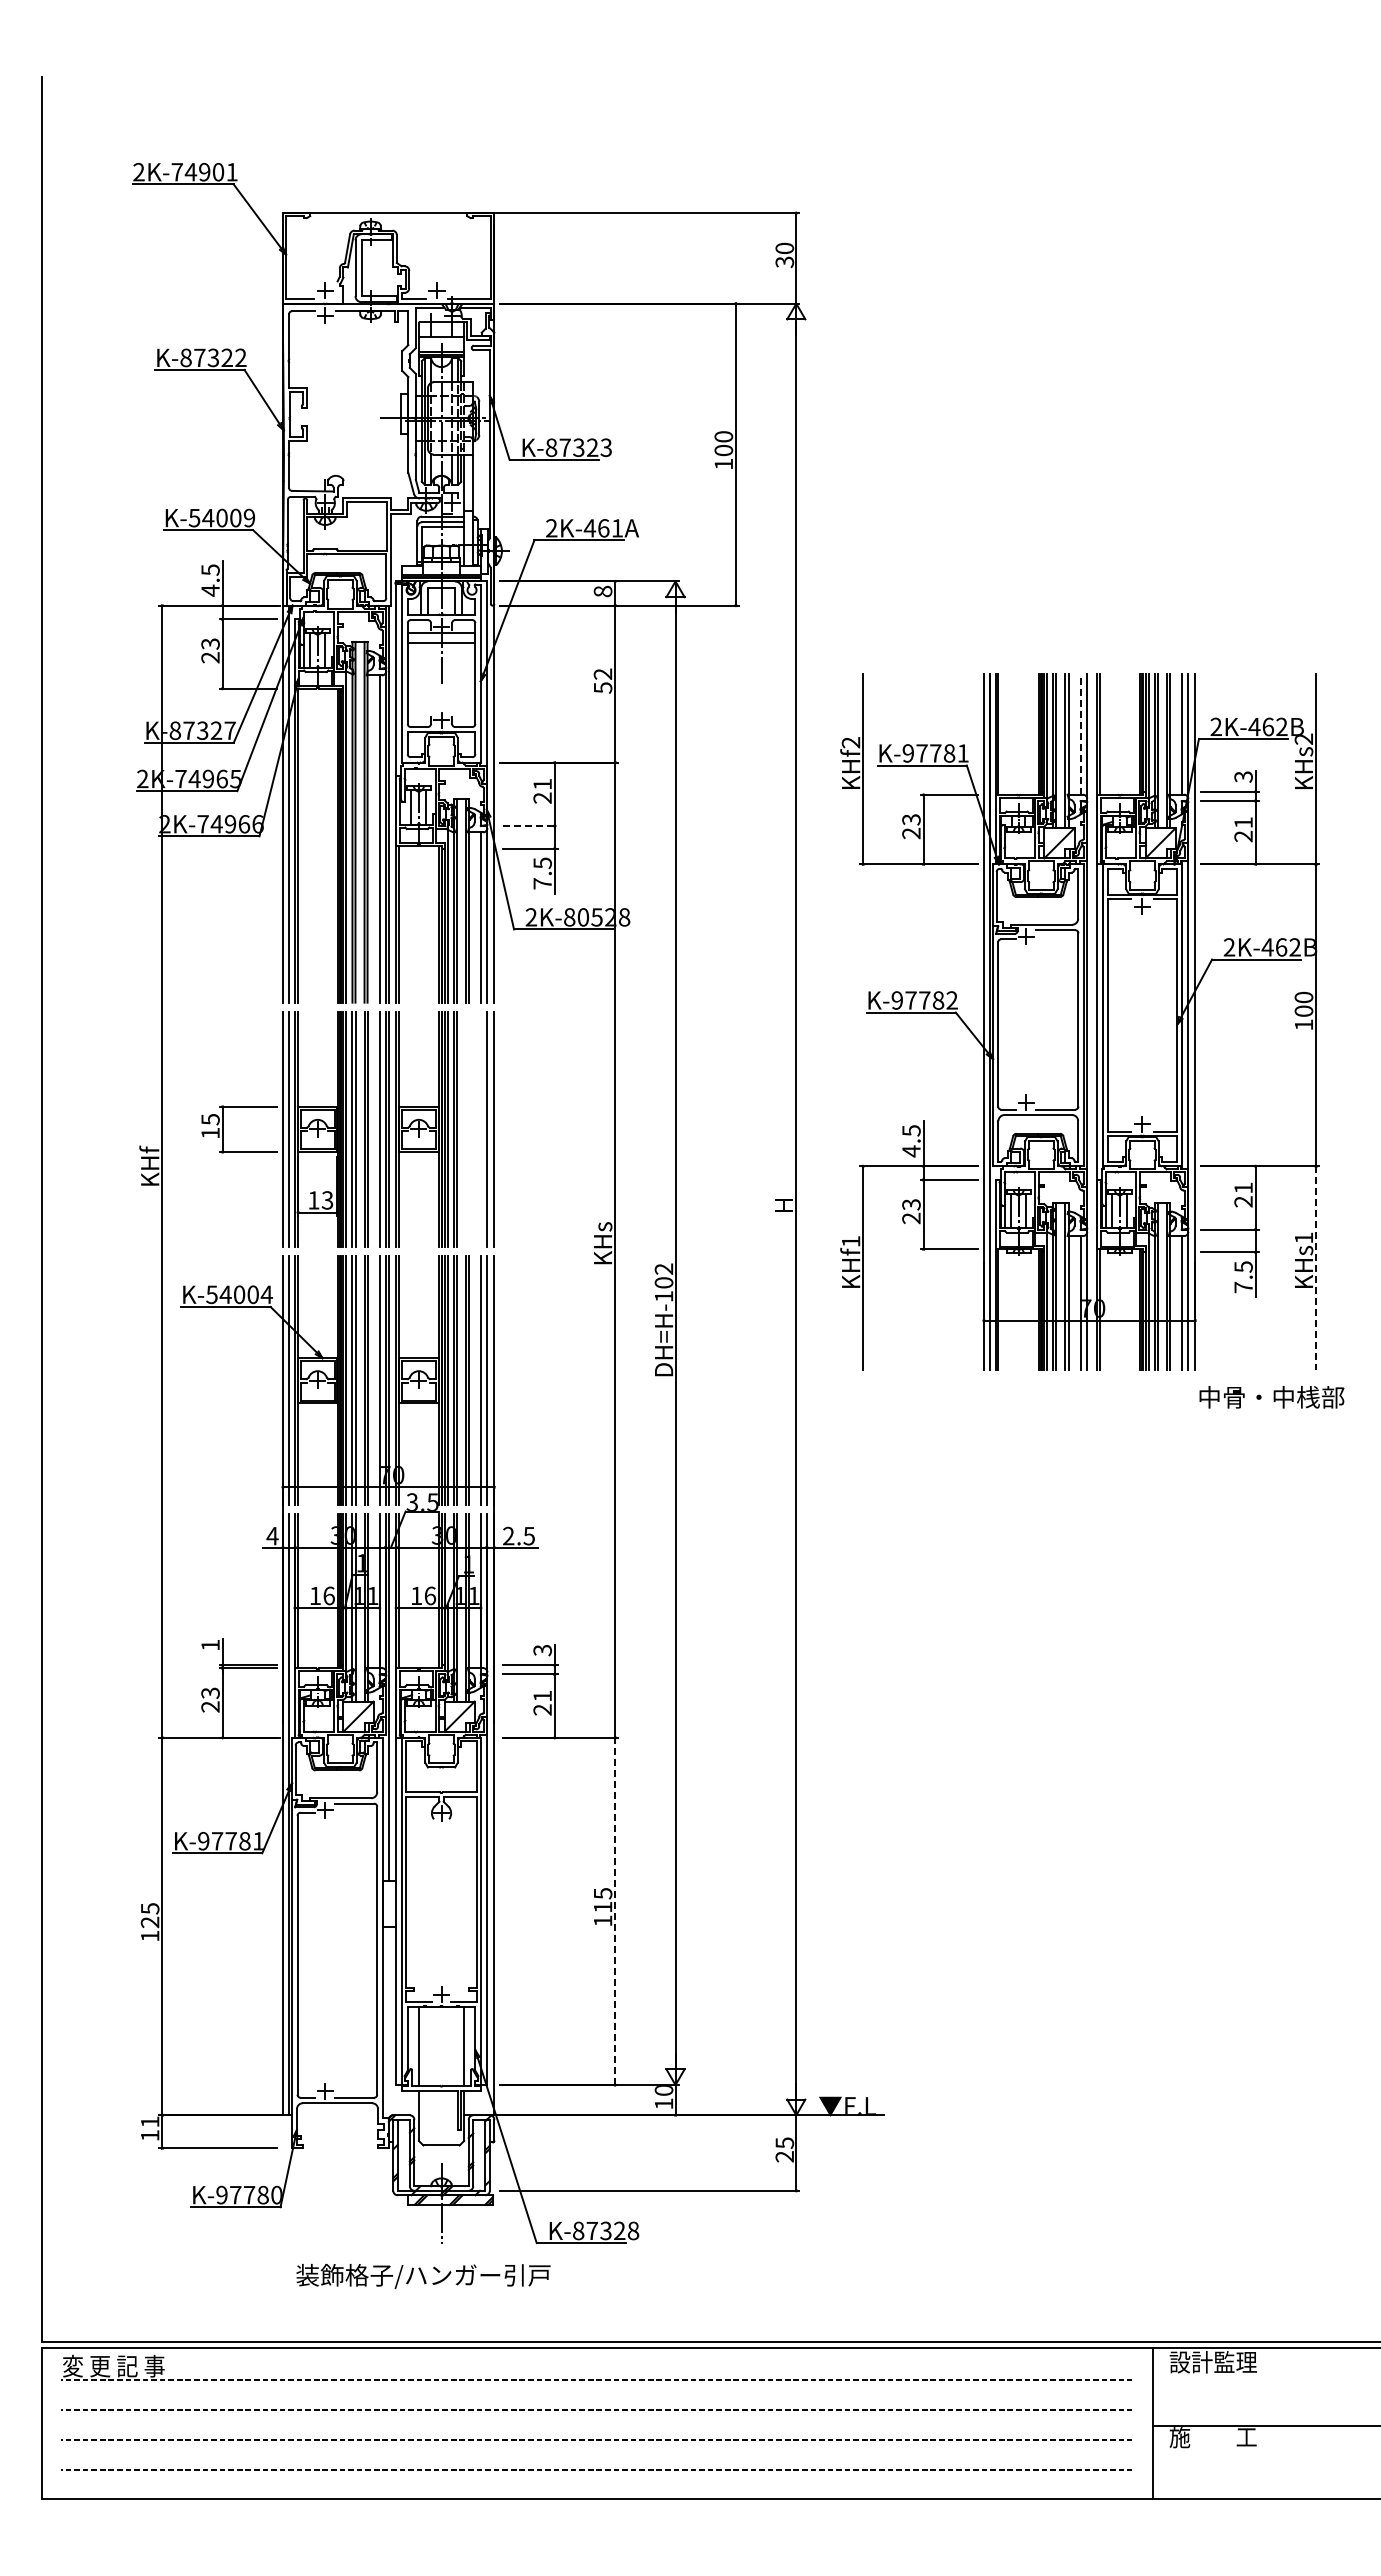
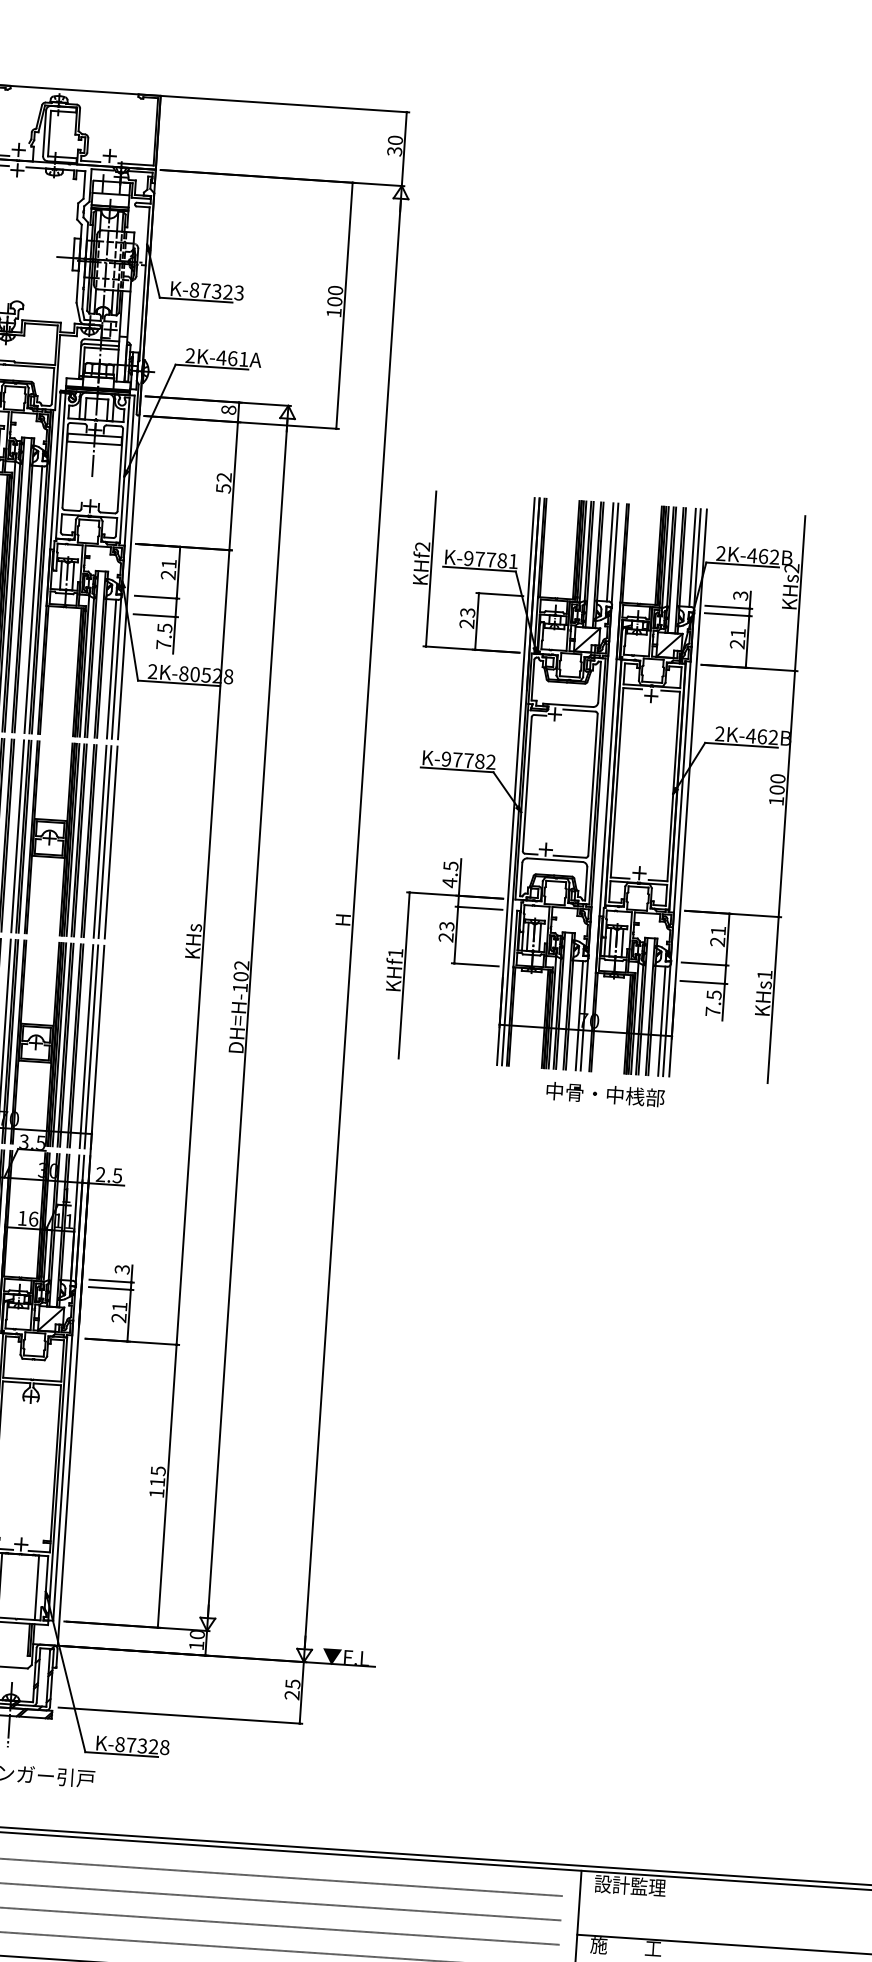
line: (1080, 733) -> (610, 551), dashed -> solid
line: (531, 826) -> (157, 597), dashed -> solid
line: (466, 1129) -> (88, 841), added
line: (480, 1129) -> (99, 841), added
line: (1316, 1268) -> (773, 1000), dashed -> solid
text: (1271, 1397) -> (605, 1094), moved
line: (615, 1911) -> (167, 1486), dashed -> solid

